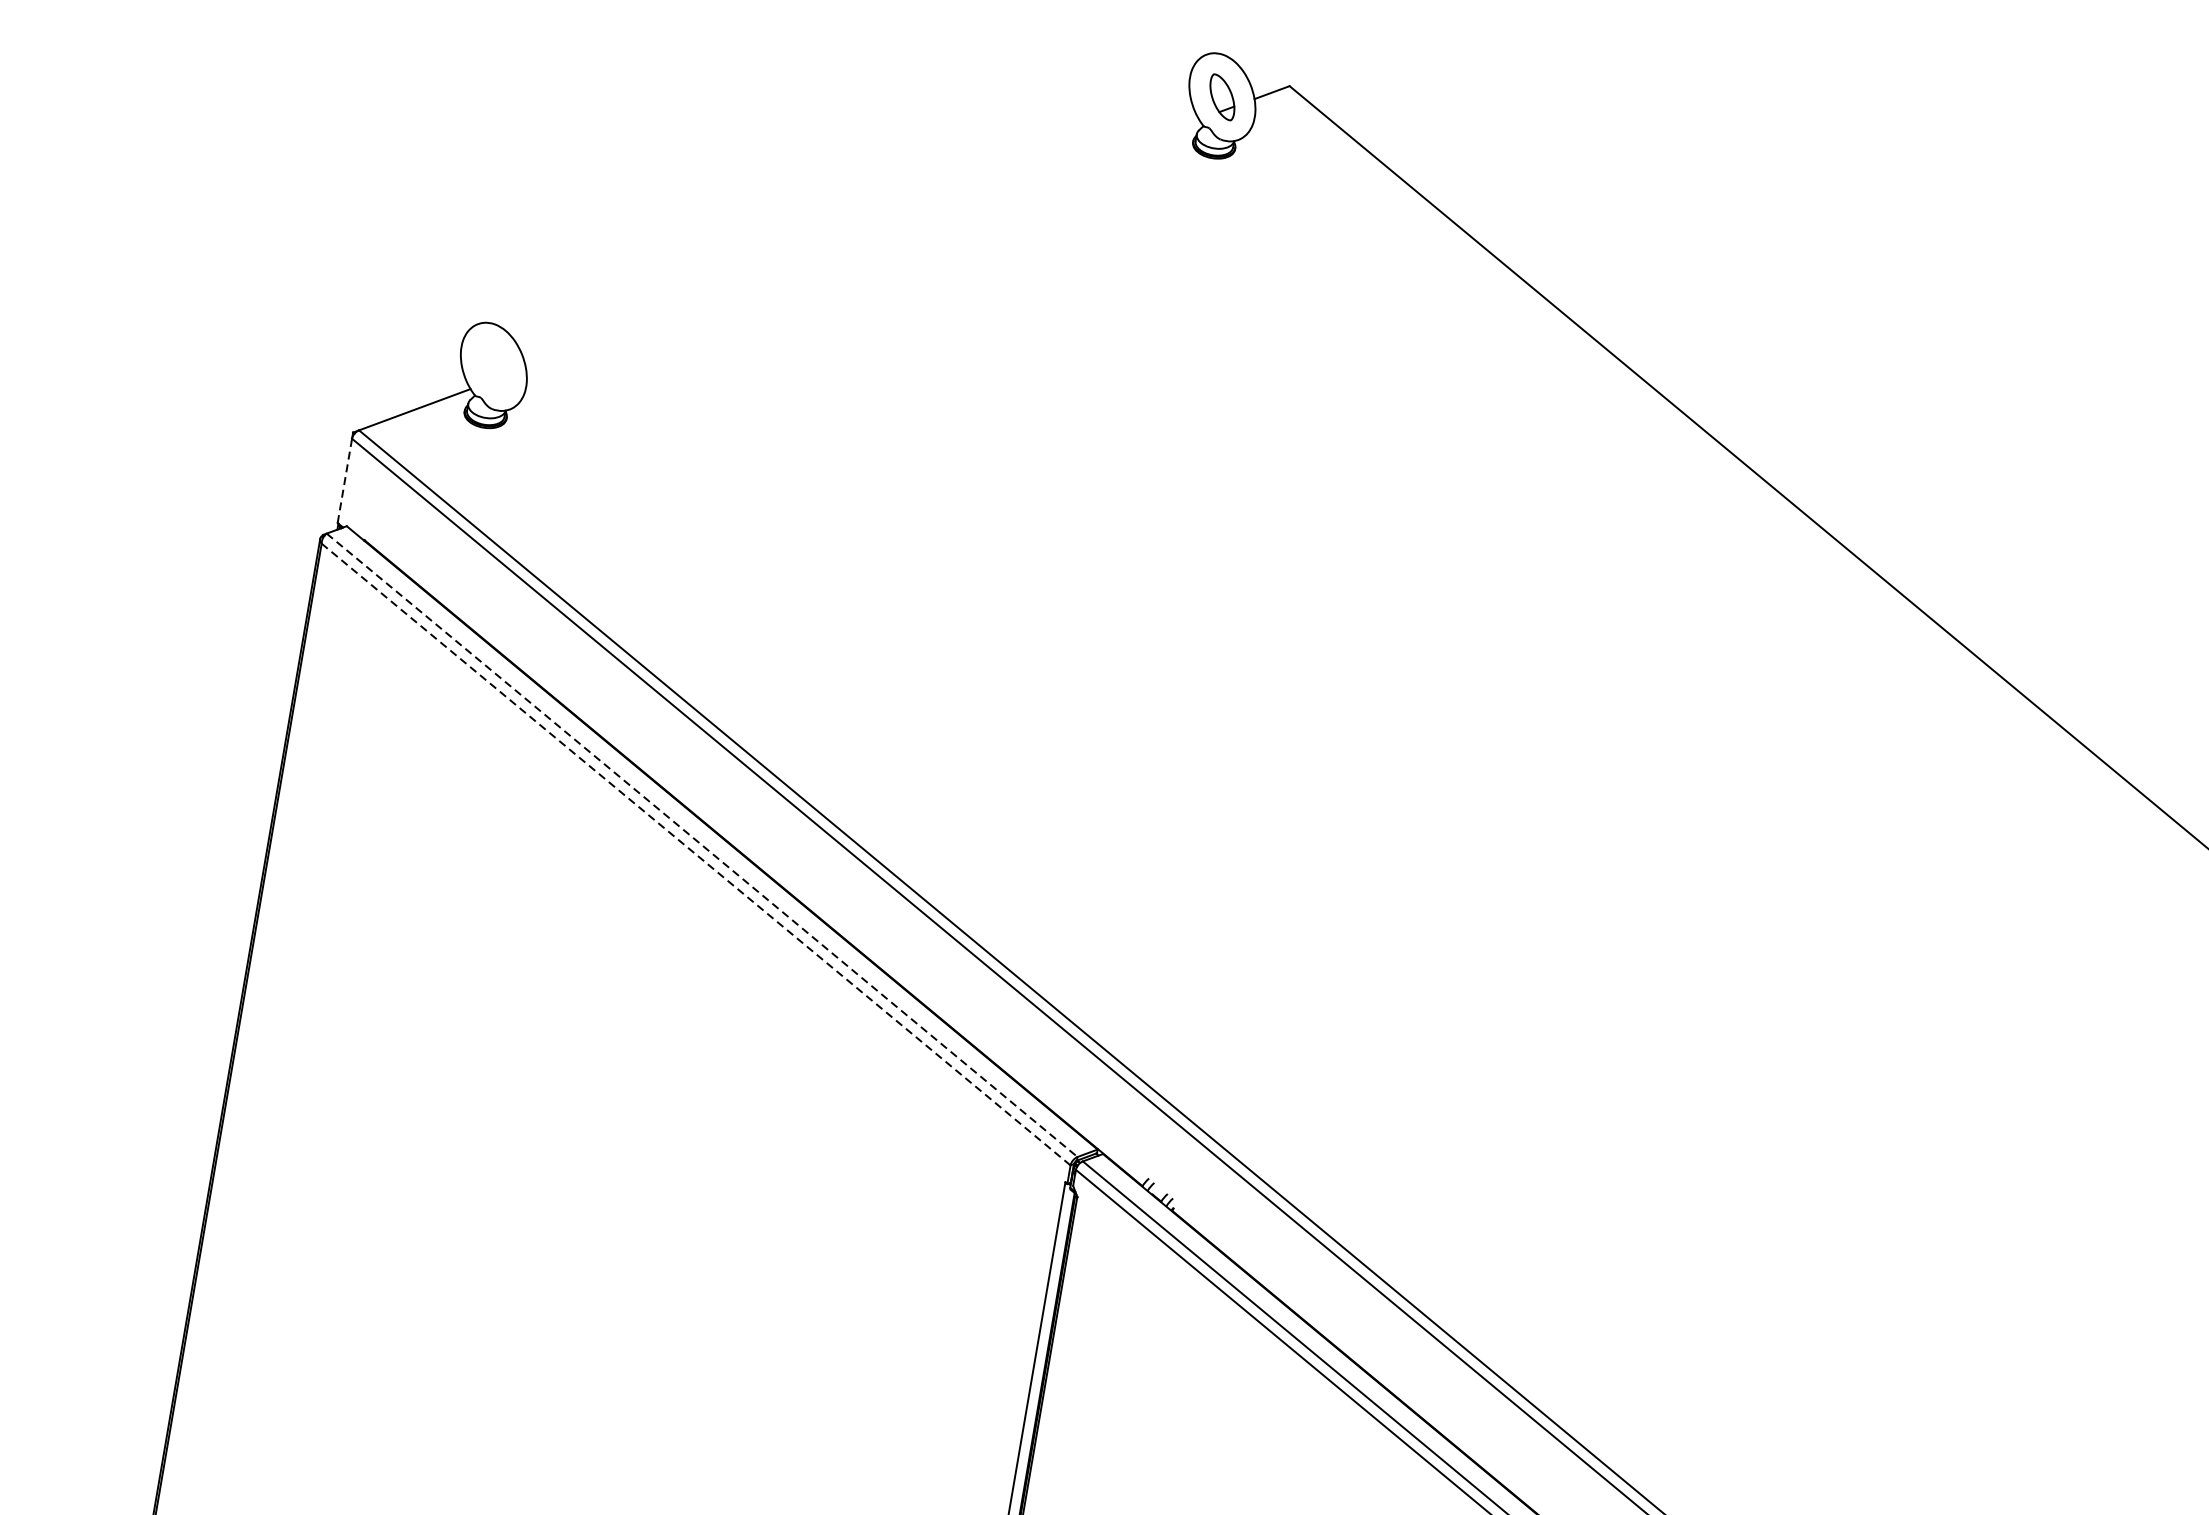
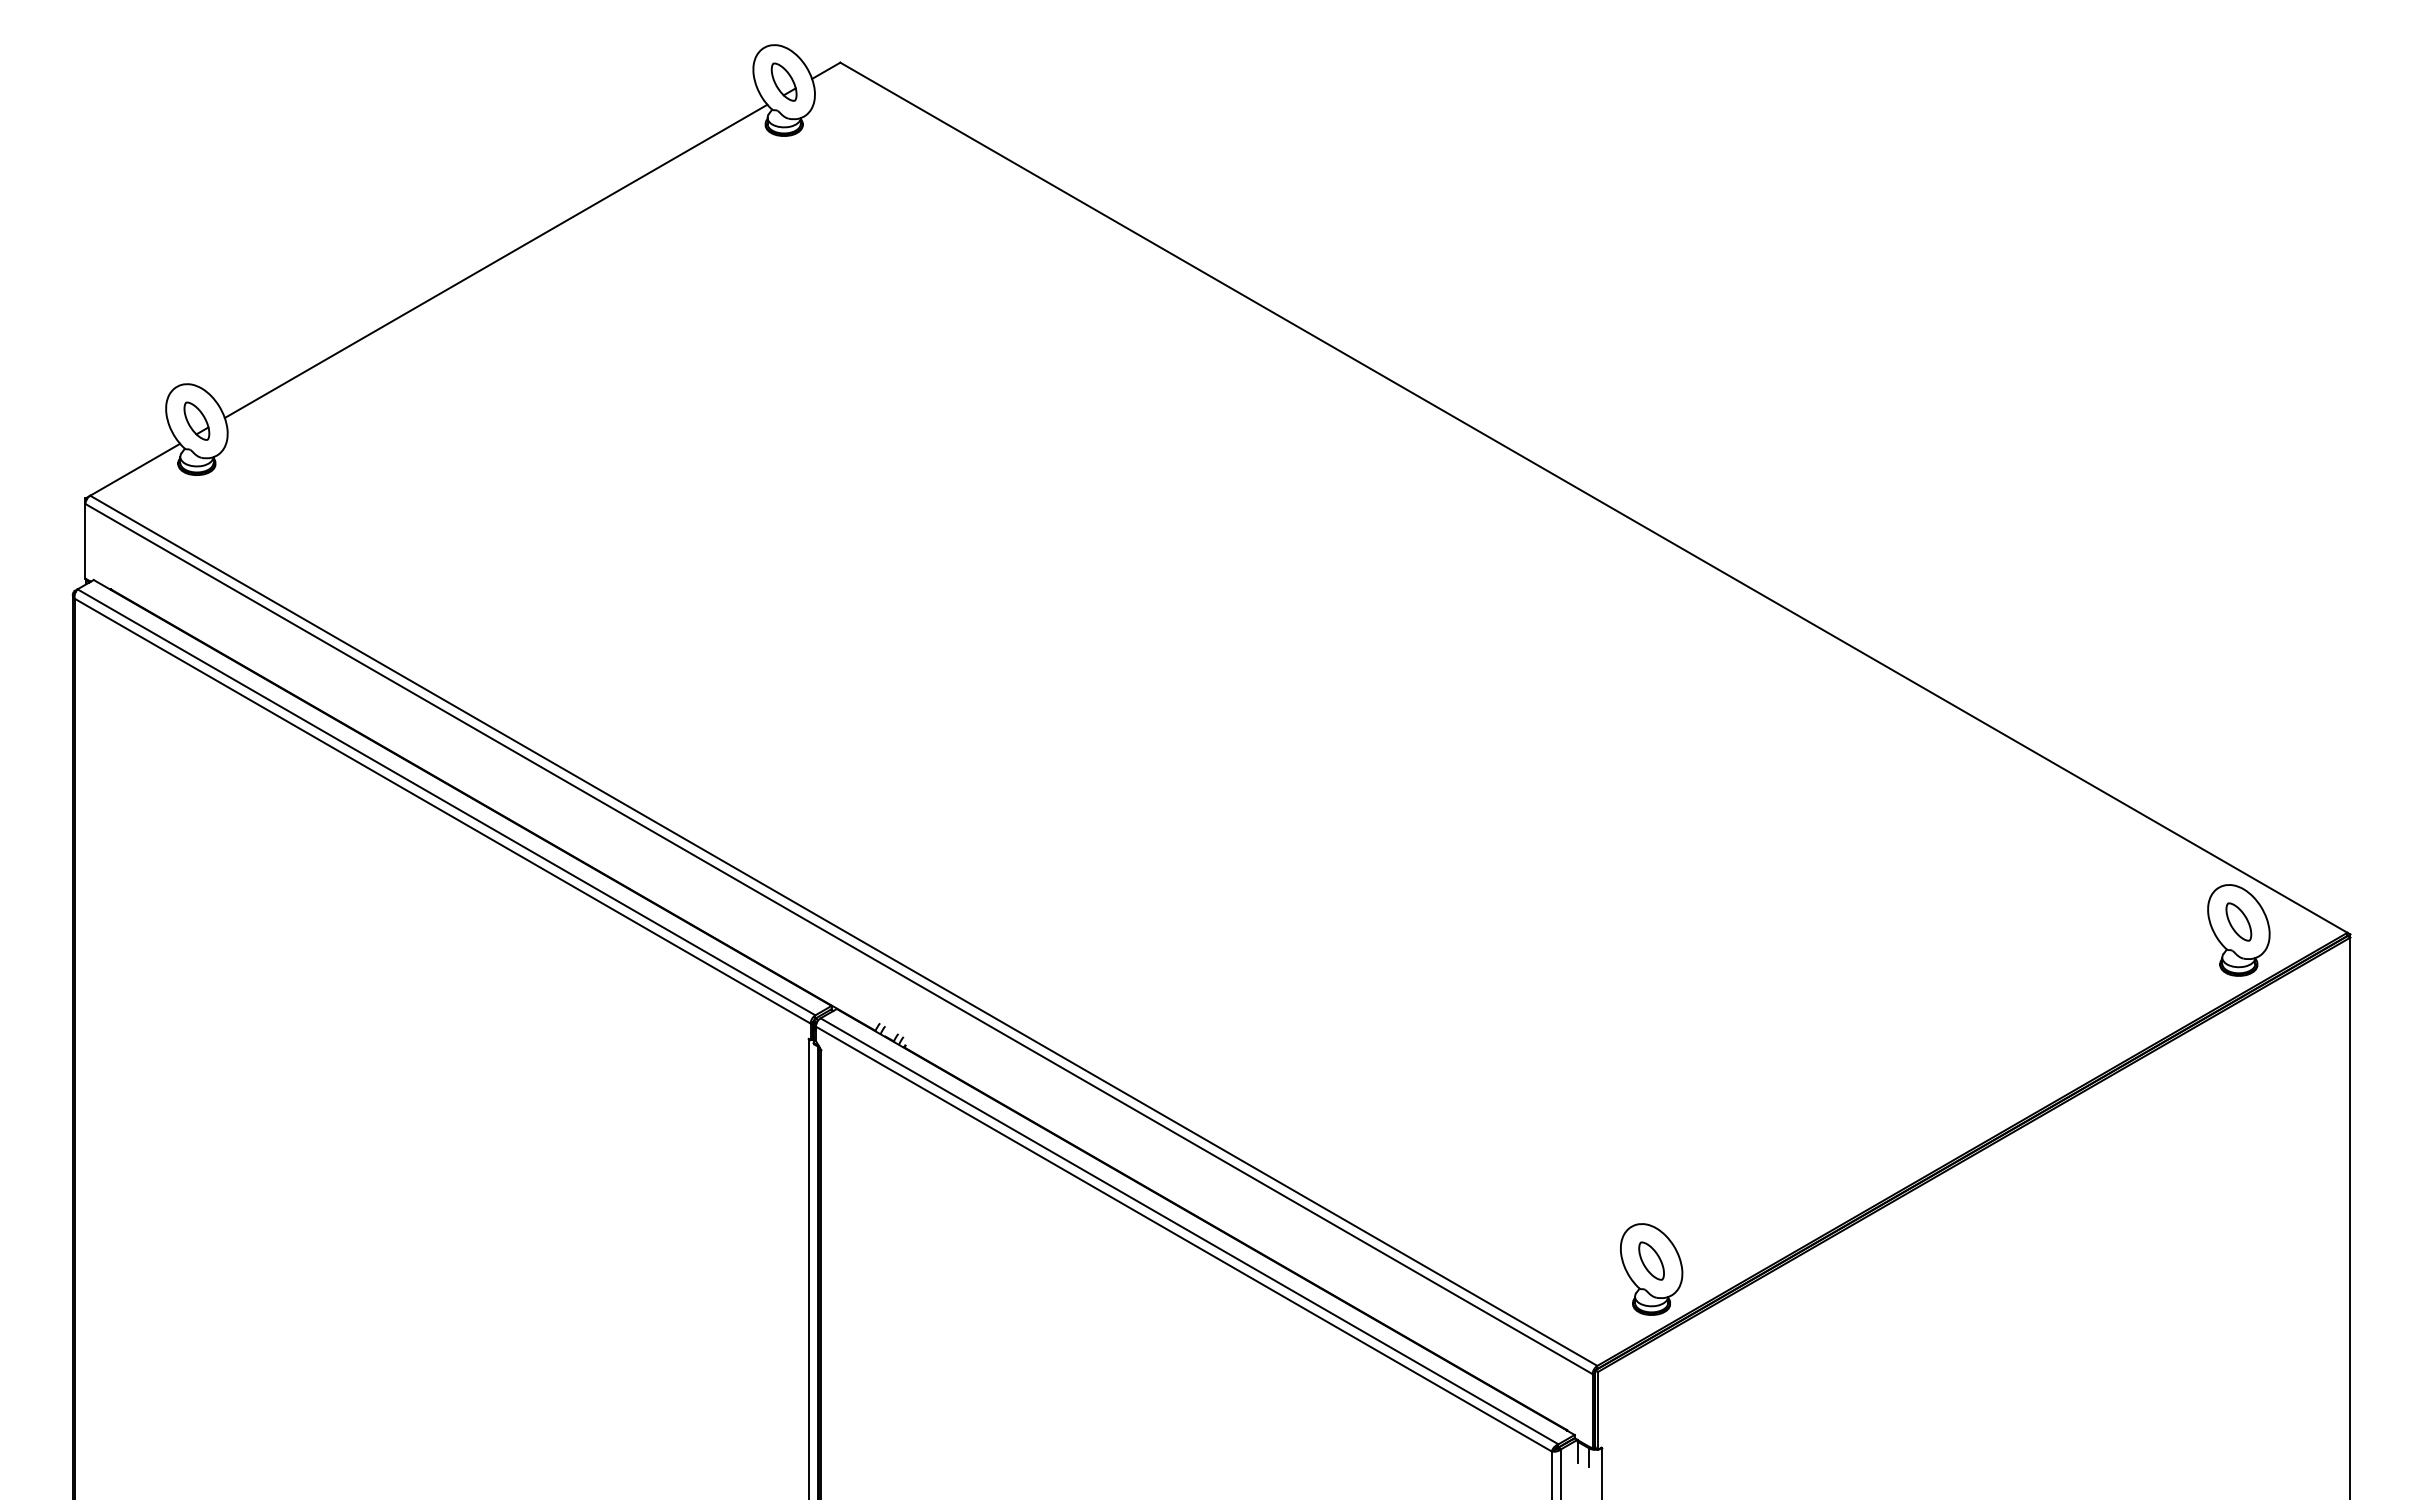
line: (861, 244) -> (495, 261), added
part: (493, 365) -> (196, 420), added
line: (345, 479) -> (85, 540), dashed -> solid
line: (702, 845) -> (446, 802), dashed -> solid
line: (695, 854) -> (442, 811), dashed -> solid

